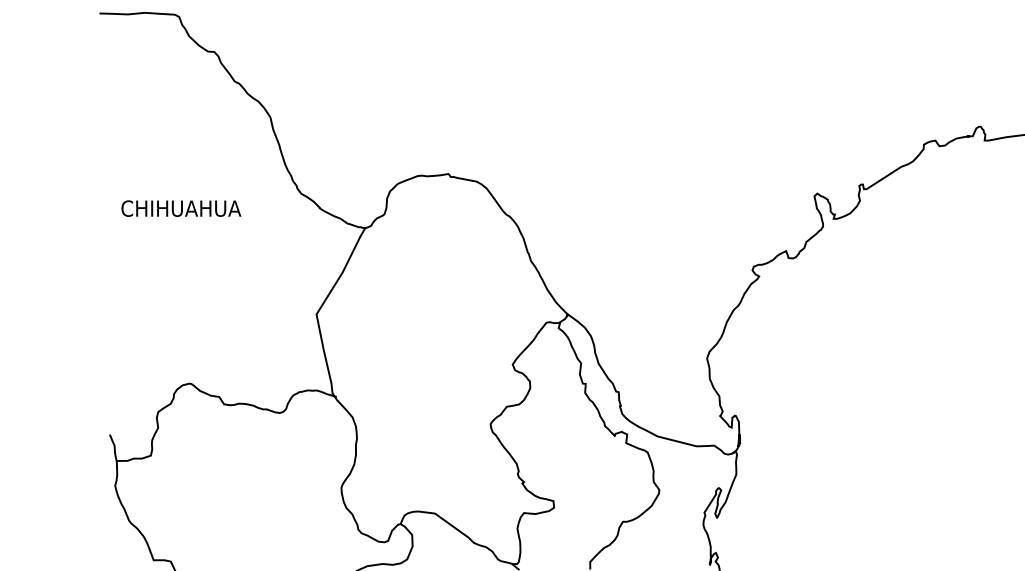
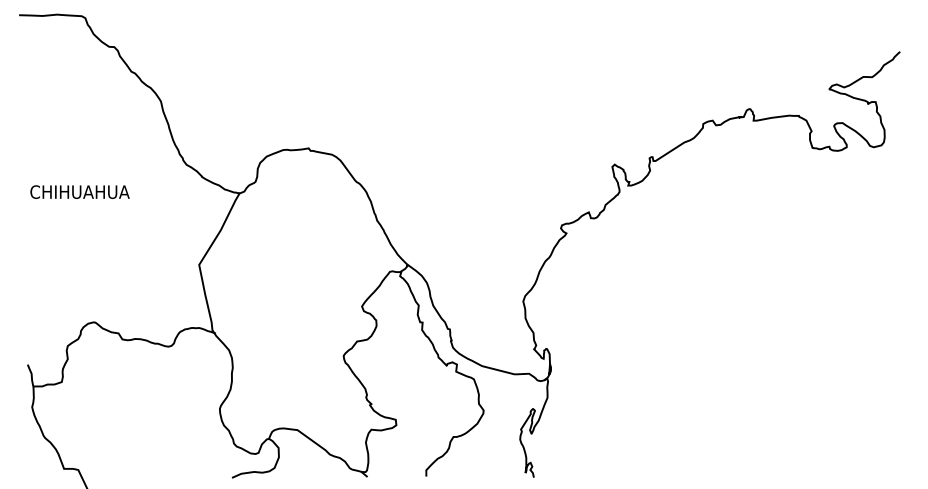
text: (180, 207) -> (79, 191), moved

